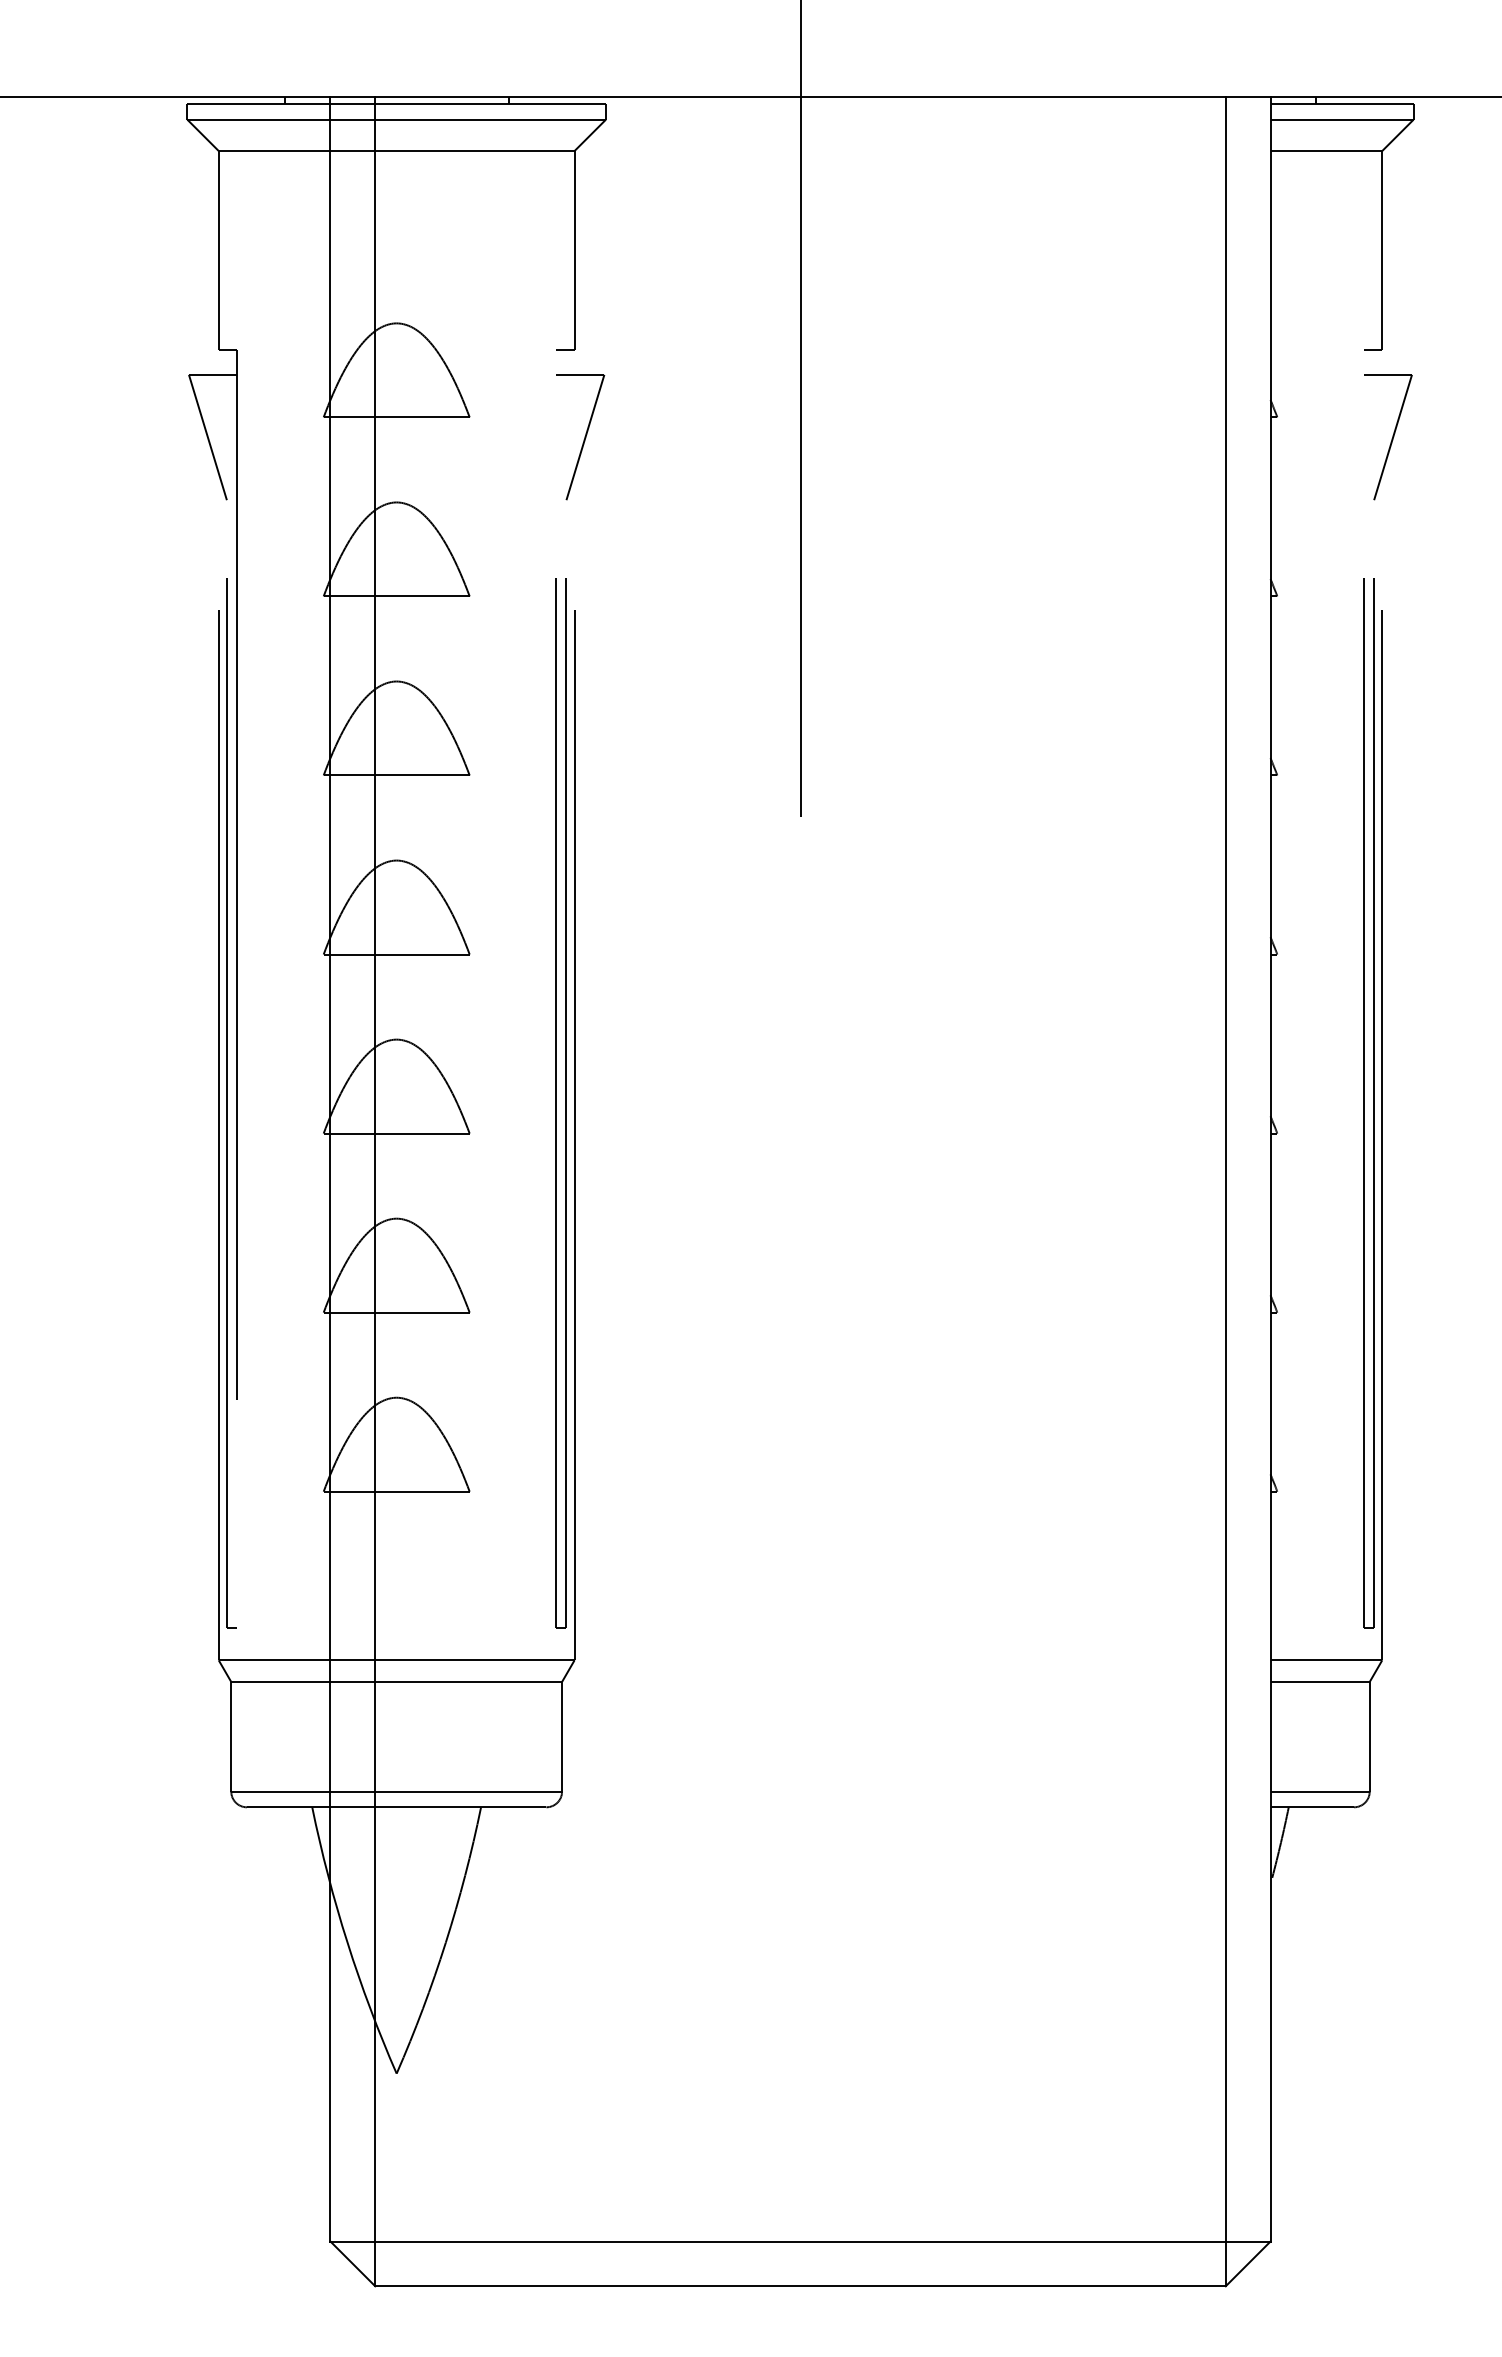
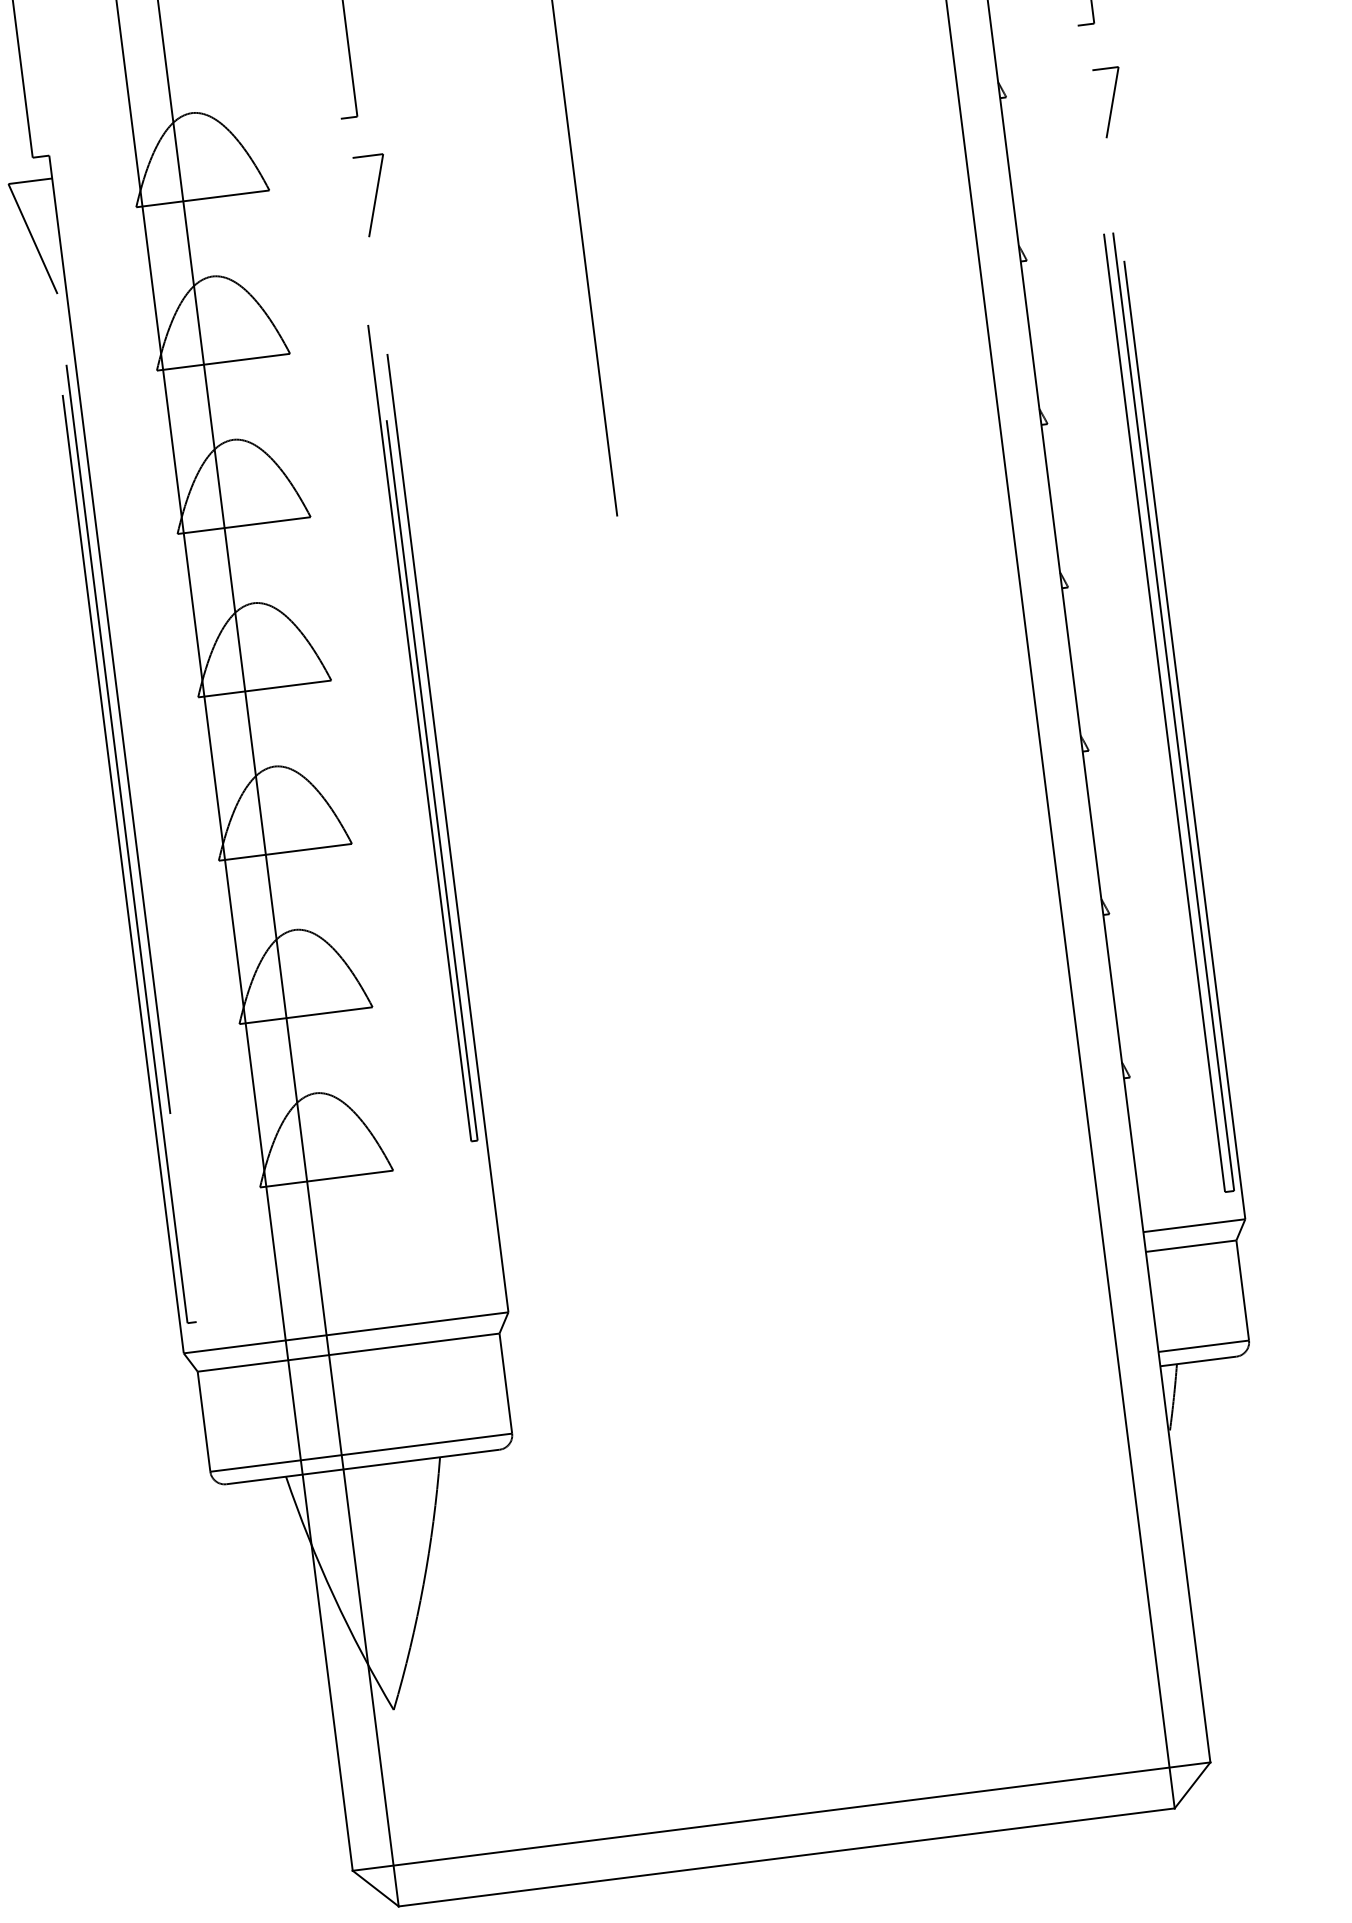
part: (580, 437) -> (372, 196), size x0.7
part: (1388, 437) -> (1110, 102), size x0.6
part: (560, 1103) -> (431, 805), size x0.7

